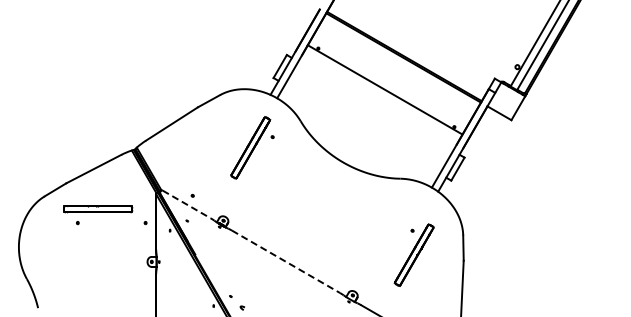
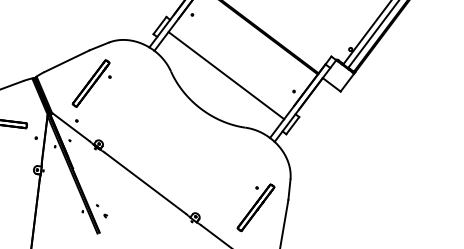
line: (384, 89) -> (225, 75), moved
part: (252, 147) -> (92, 83), moved
line: (186, 204) -> (70, 127), dashed -> solid
part: (413, 254) -> (255, 207), moved
line: (286, 262) -> (145, 183), dashed -> solid

